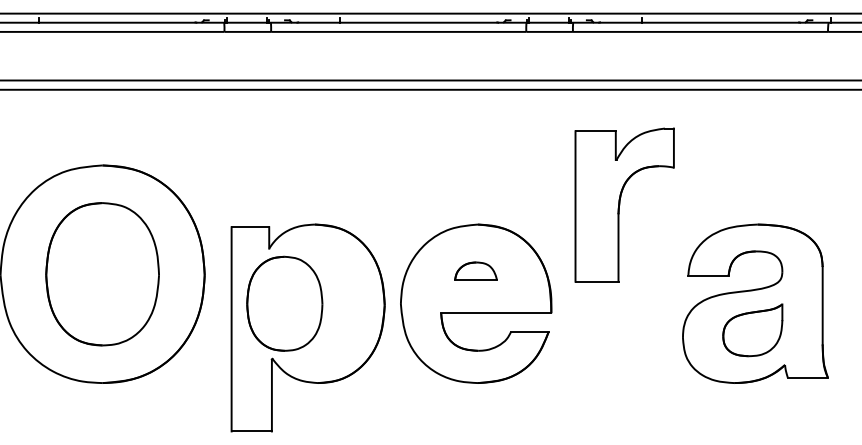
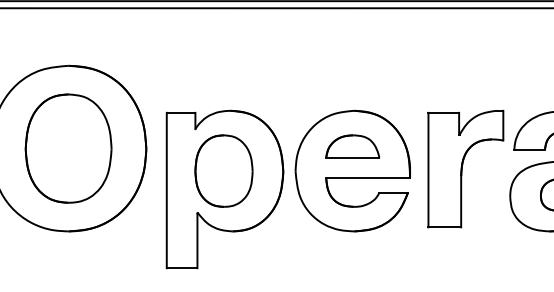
part: (624, 204) -> (465, 168), moved
part: (475, 270) -> (352, 145), size x1.67
part: (284, 303) -> (223, 170), moved

